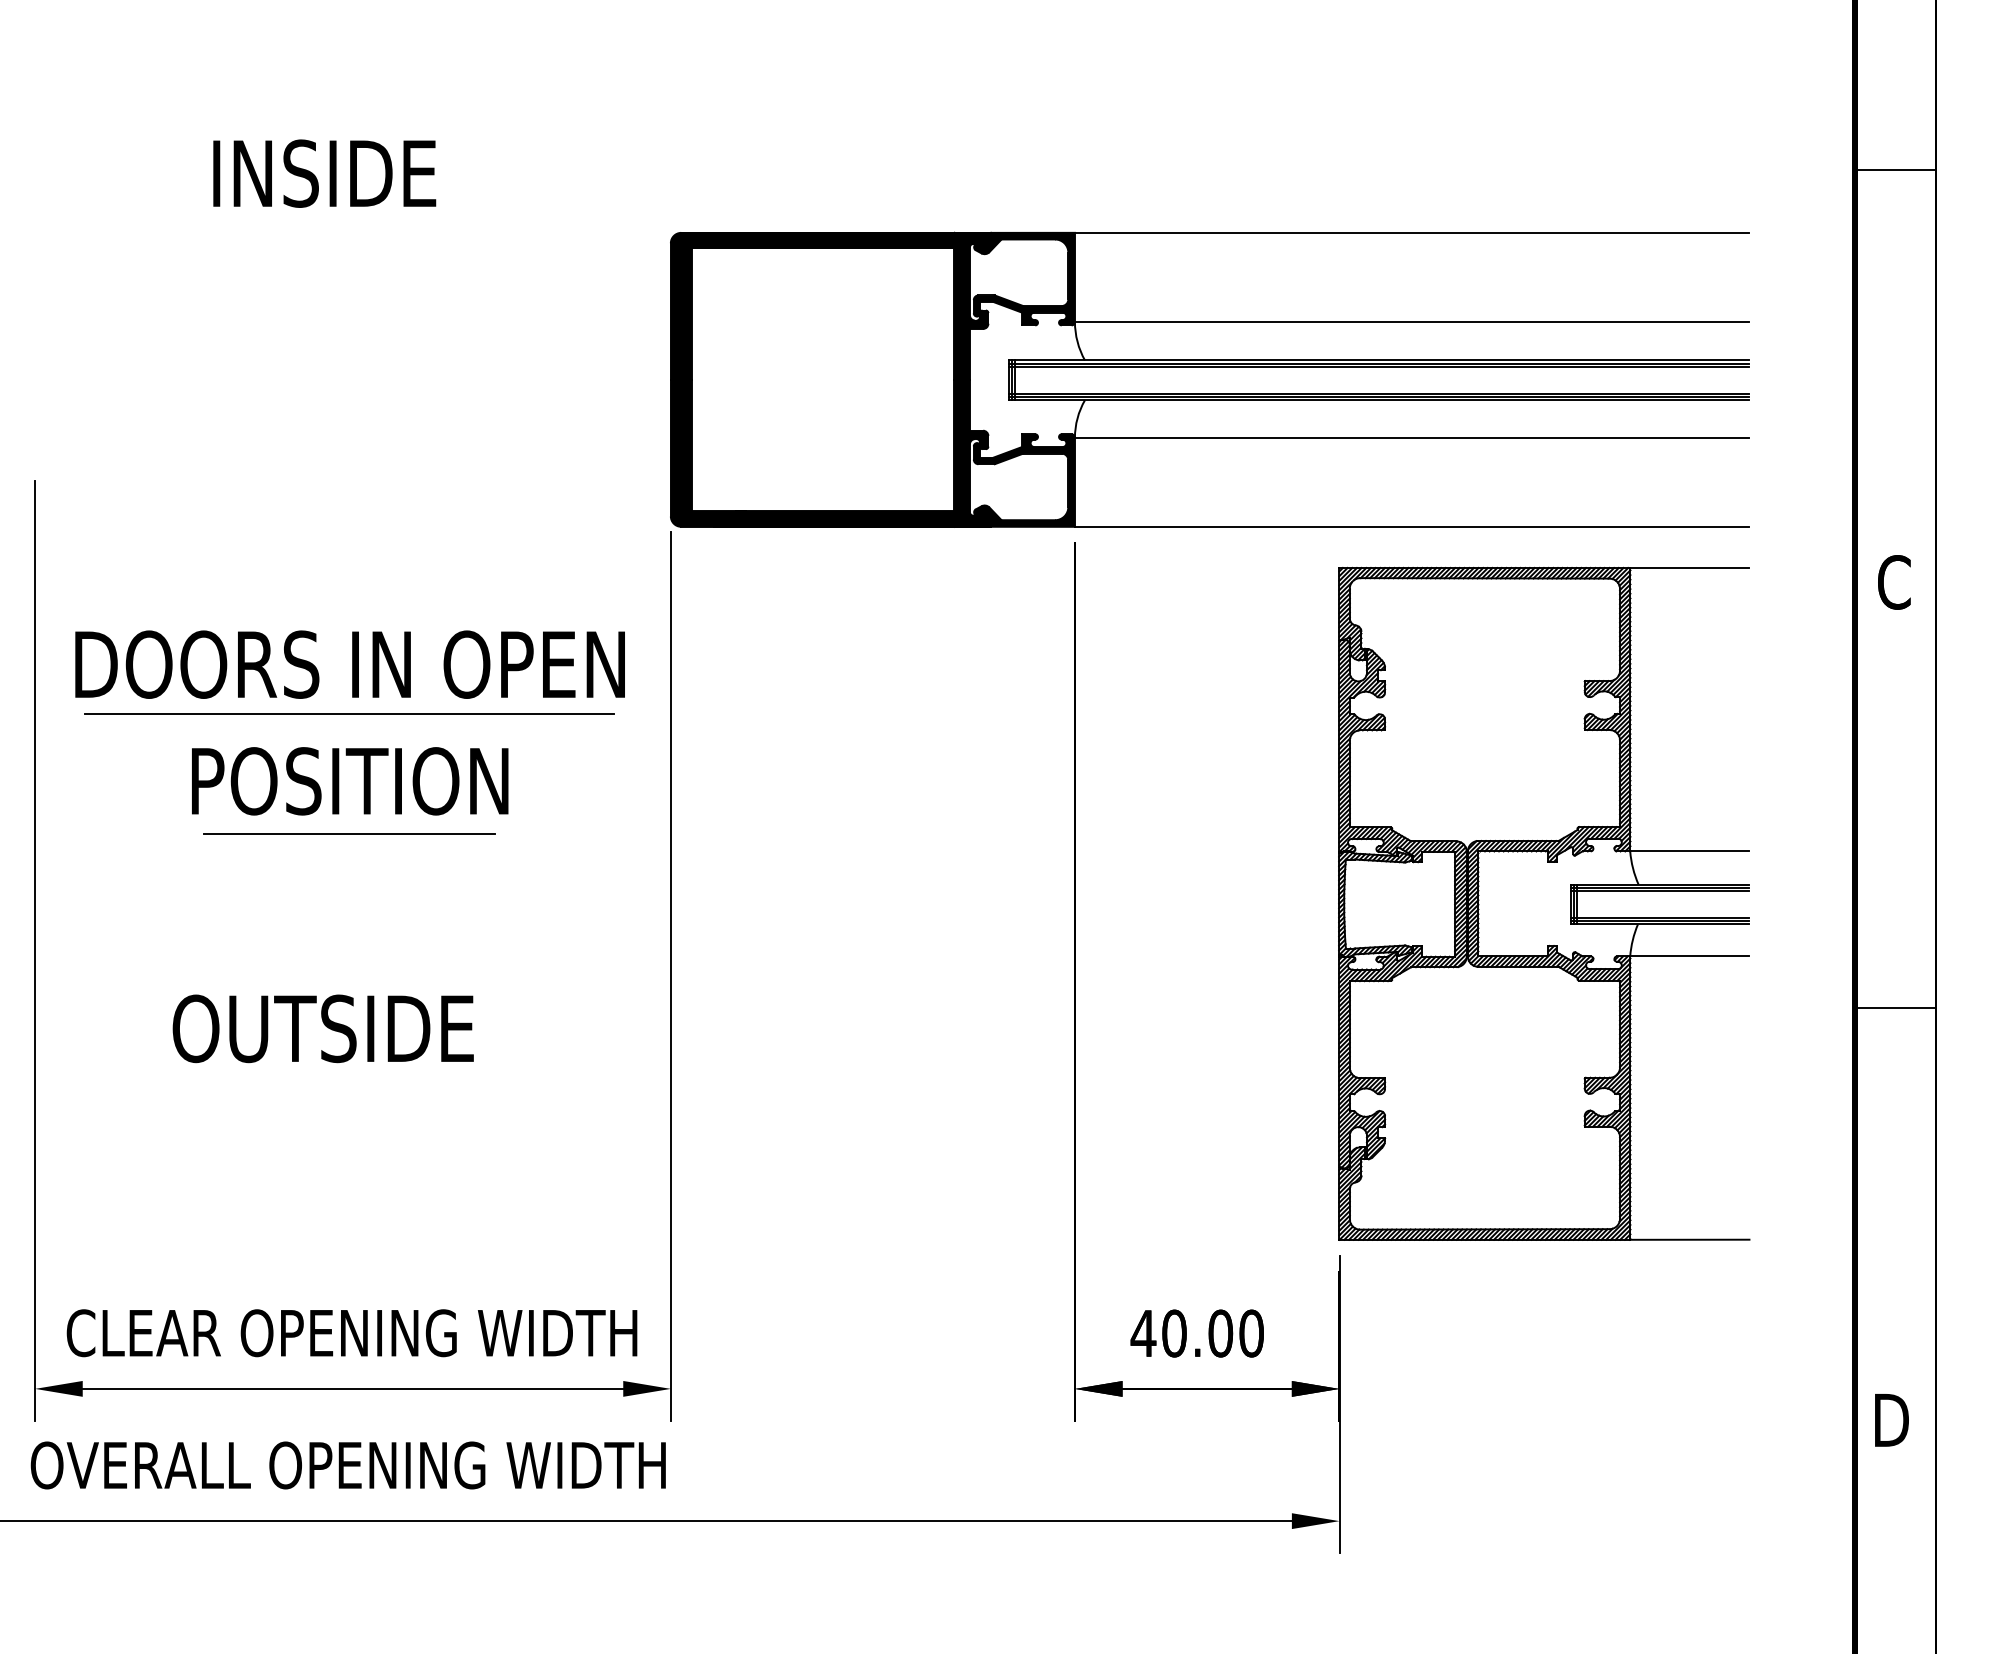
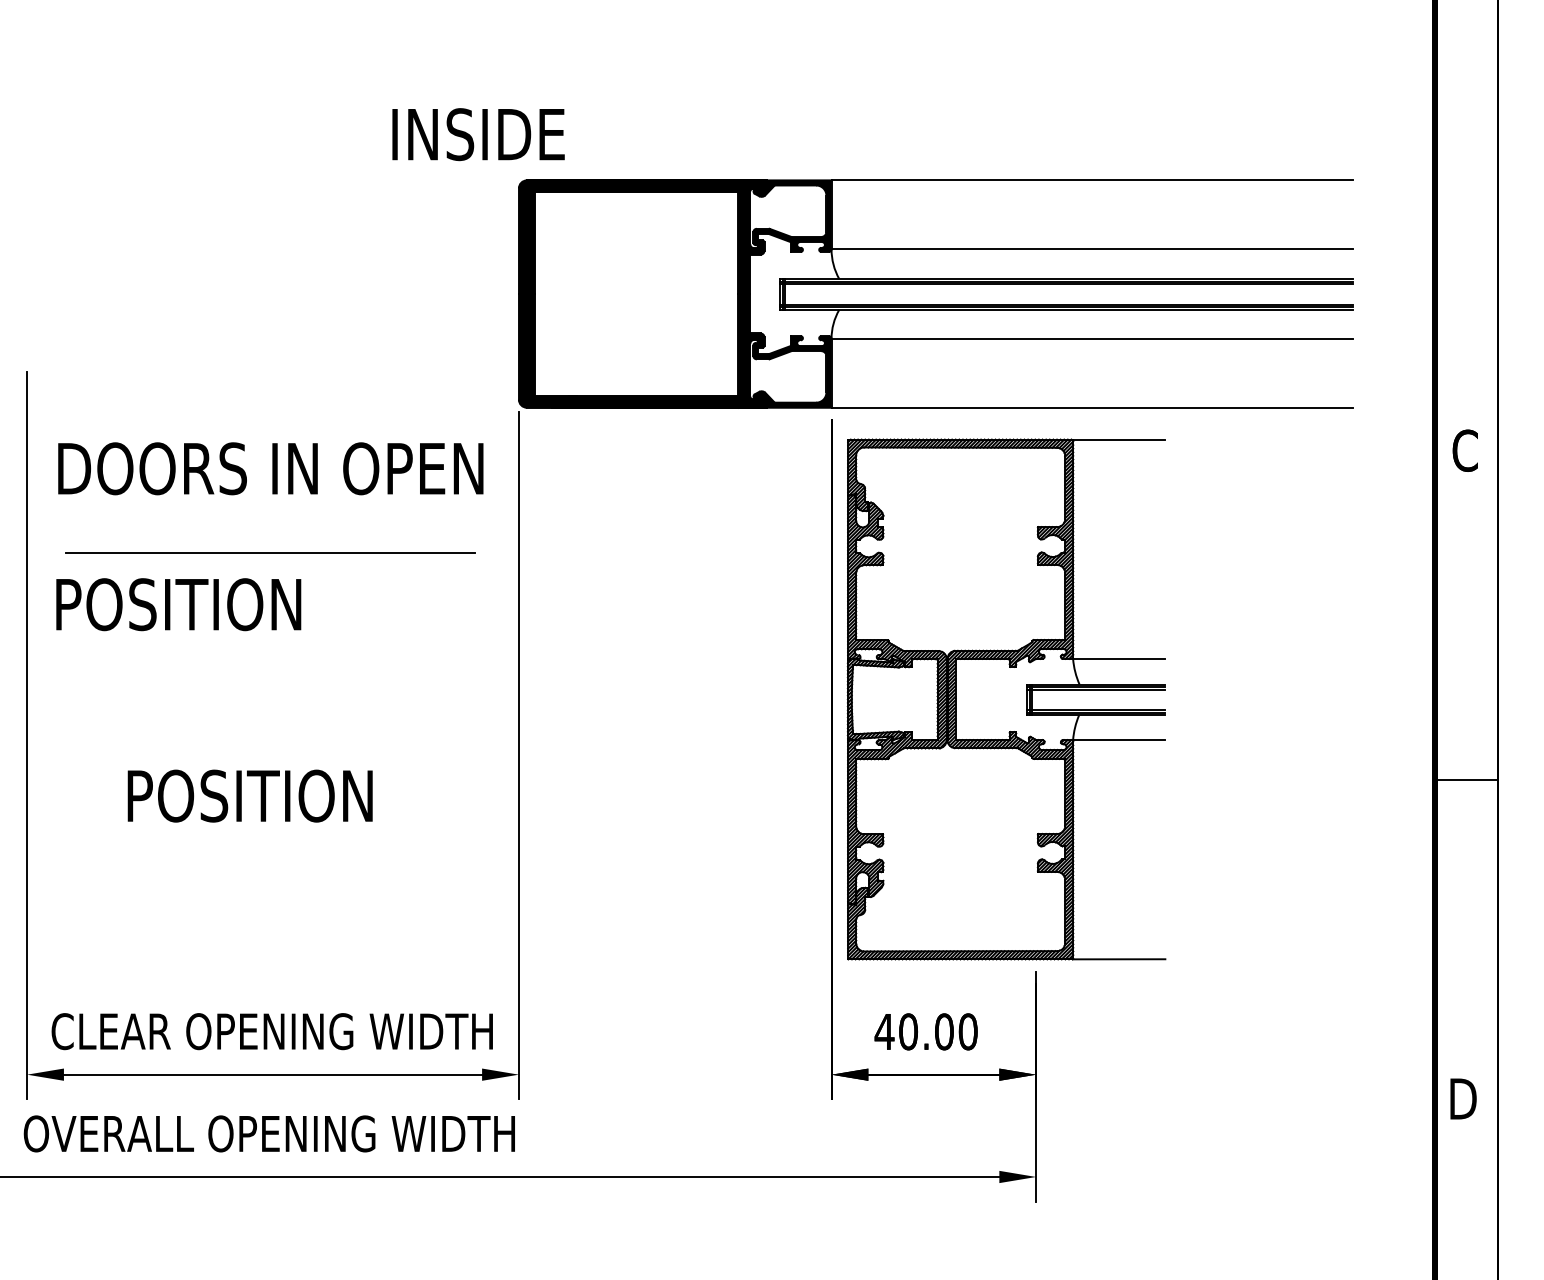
line: (1895, 170) -> (1466, 132), removed
text: (324, 173) -> (478, 134), moved
text: (349, 664) -> (270, 468), moved
text: (350, 781) -> (179, 604), moved
line: (348, 833) -> (269, 645), removed
part: (1544, 903) -> (1006, 699), moved
text: (323, 1028) -> (250, 795), OUTSIDE -> POSITION

